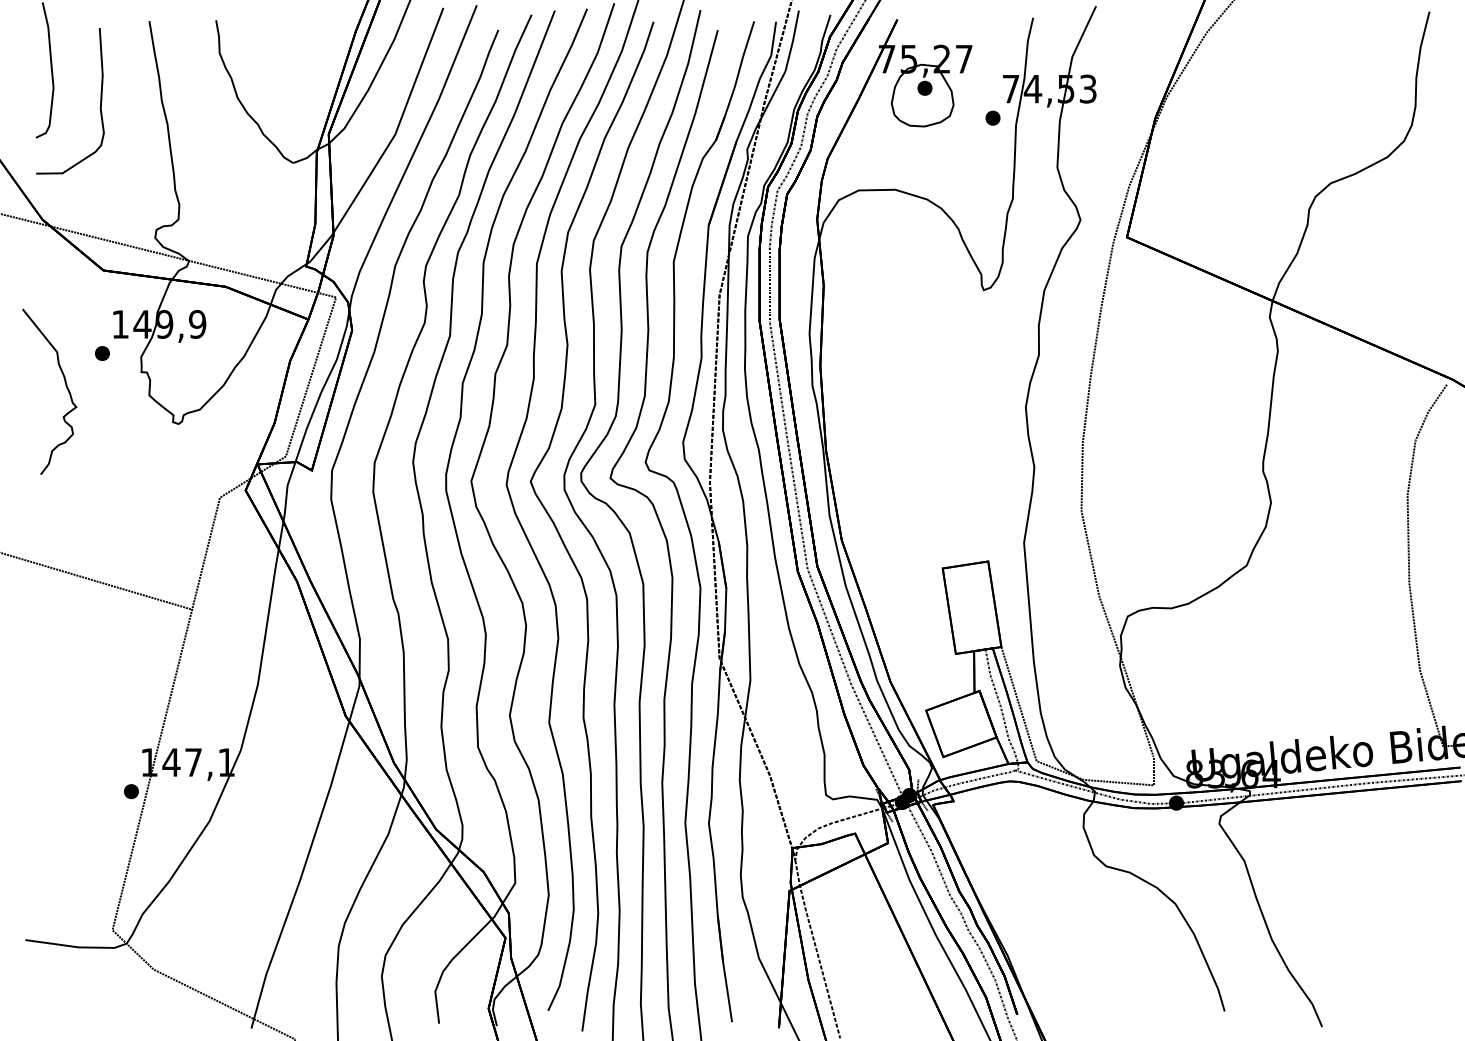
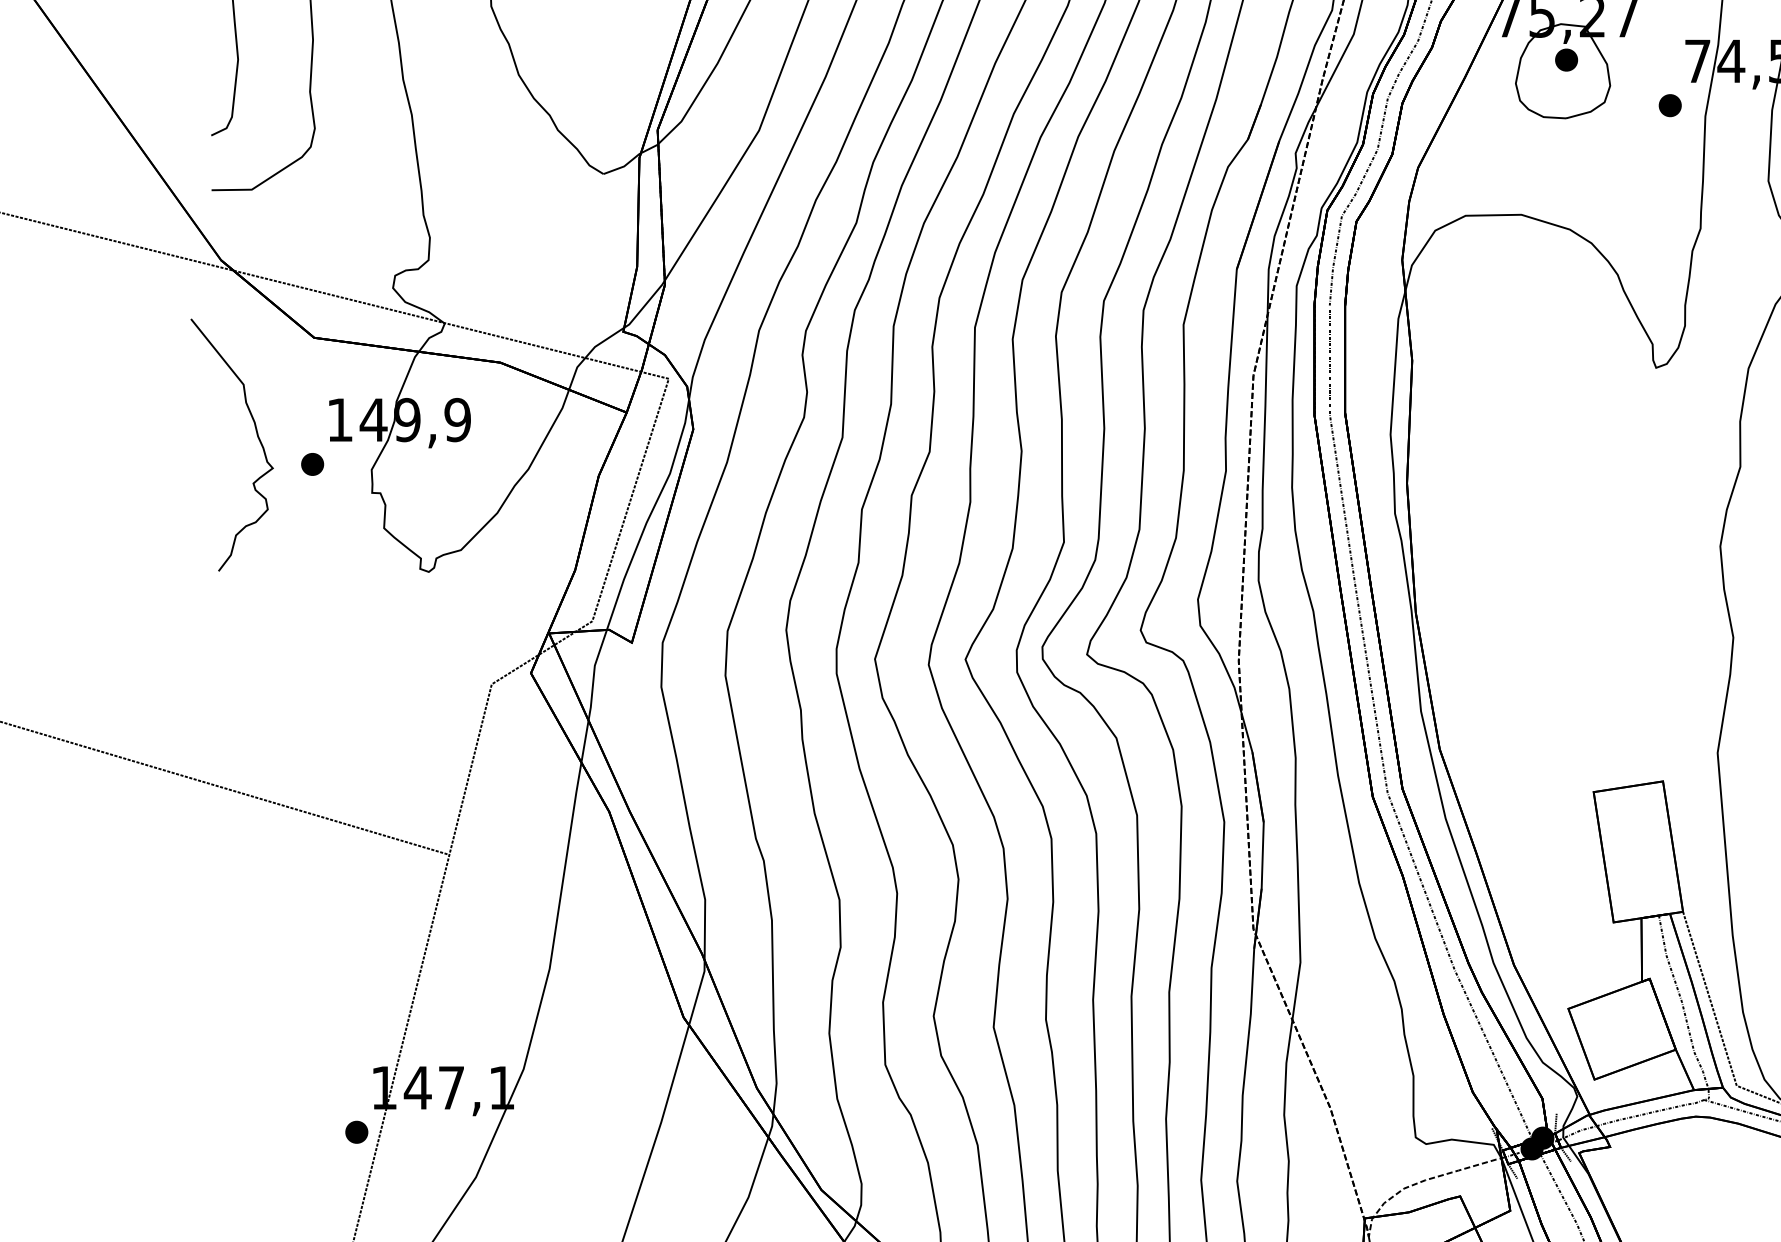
curve: (65, 386) -> (256, 436), moved

